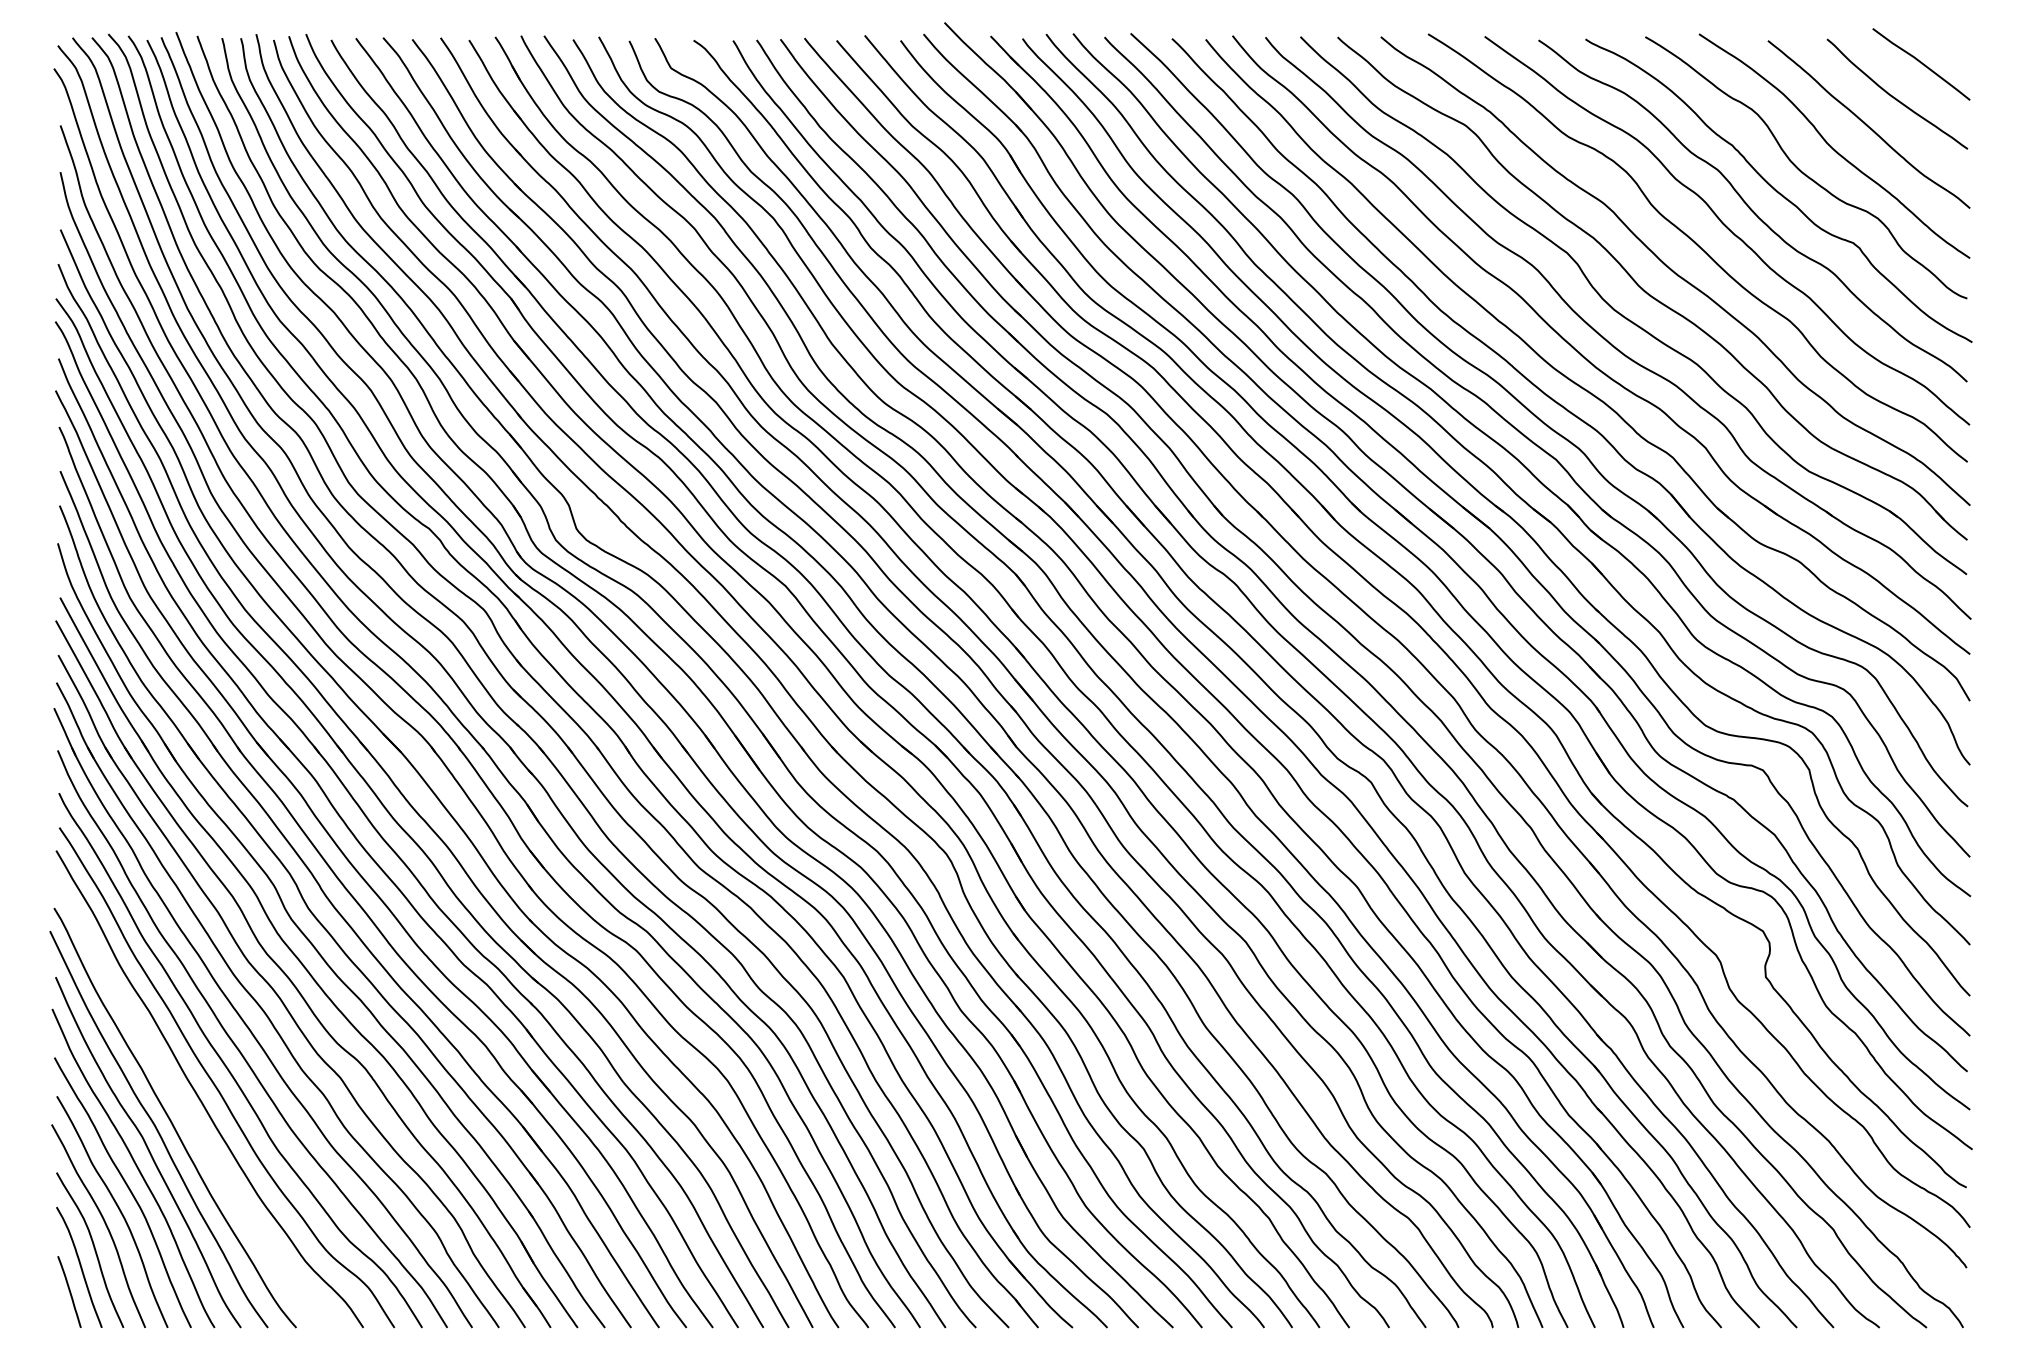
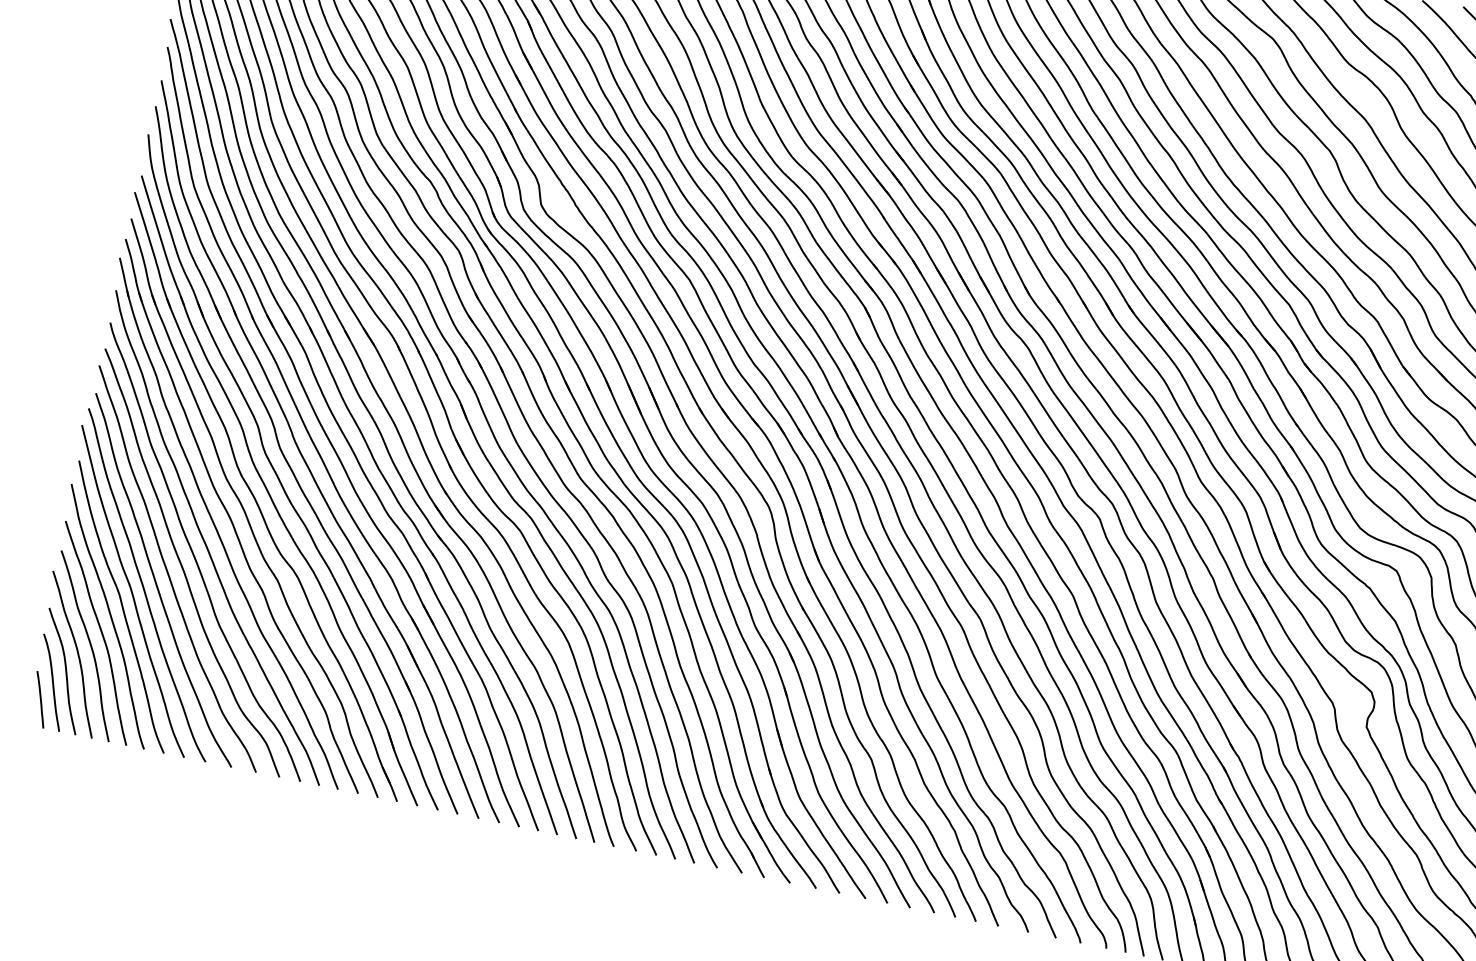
curve: (186, 1111) -> (156, 582), added

